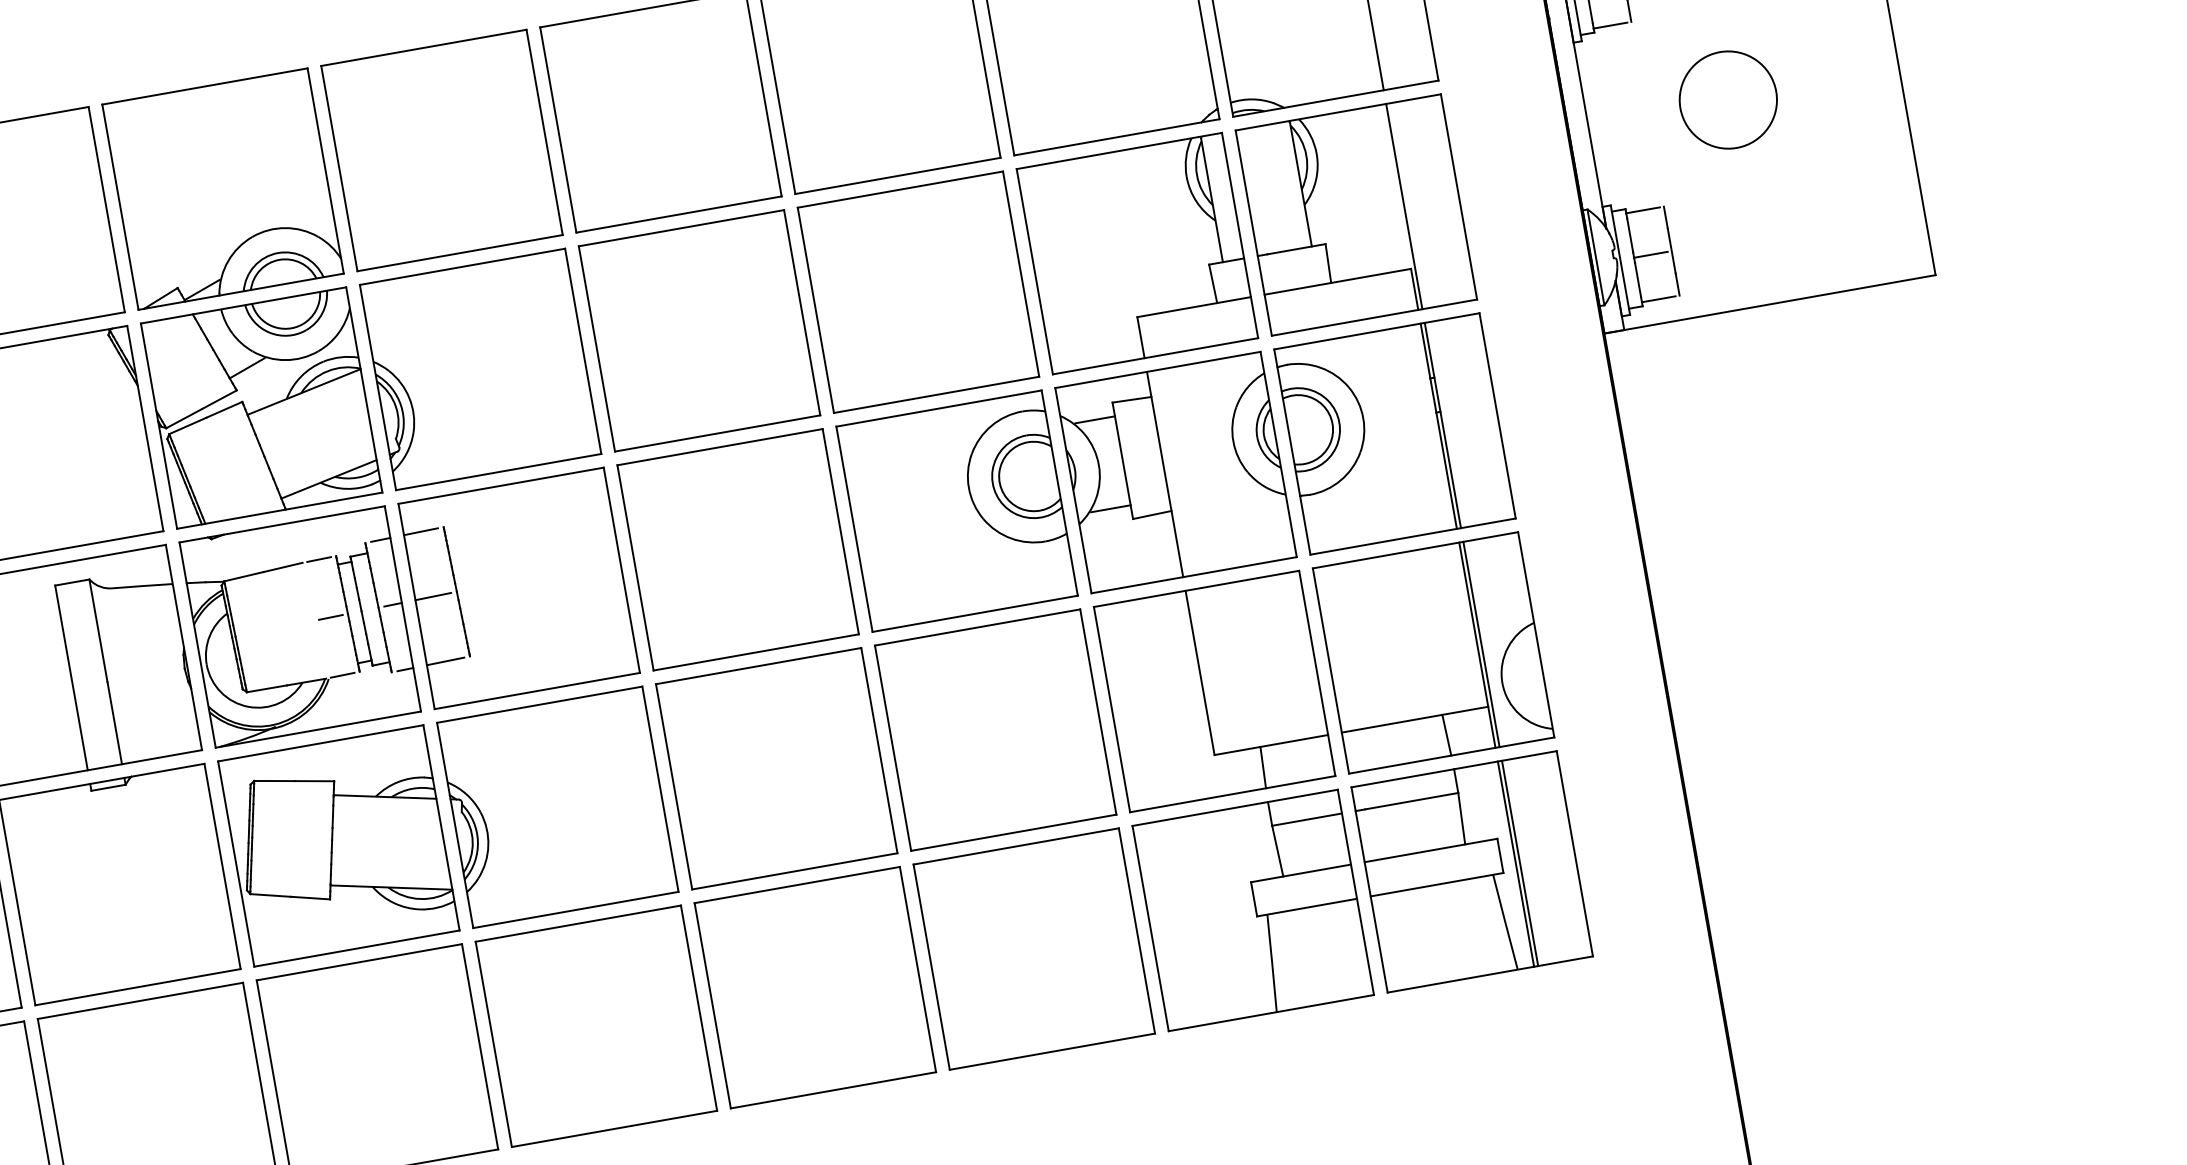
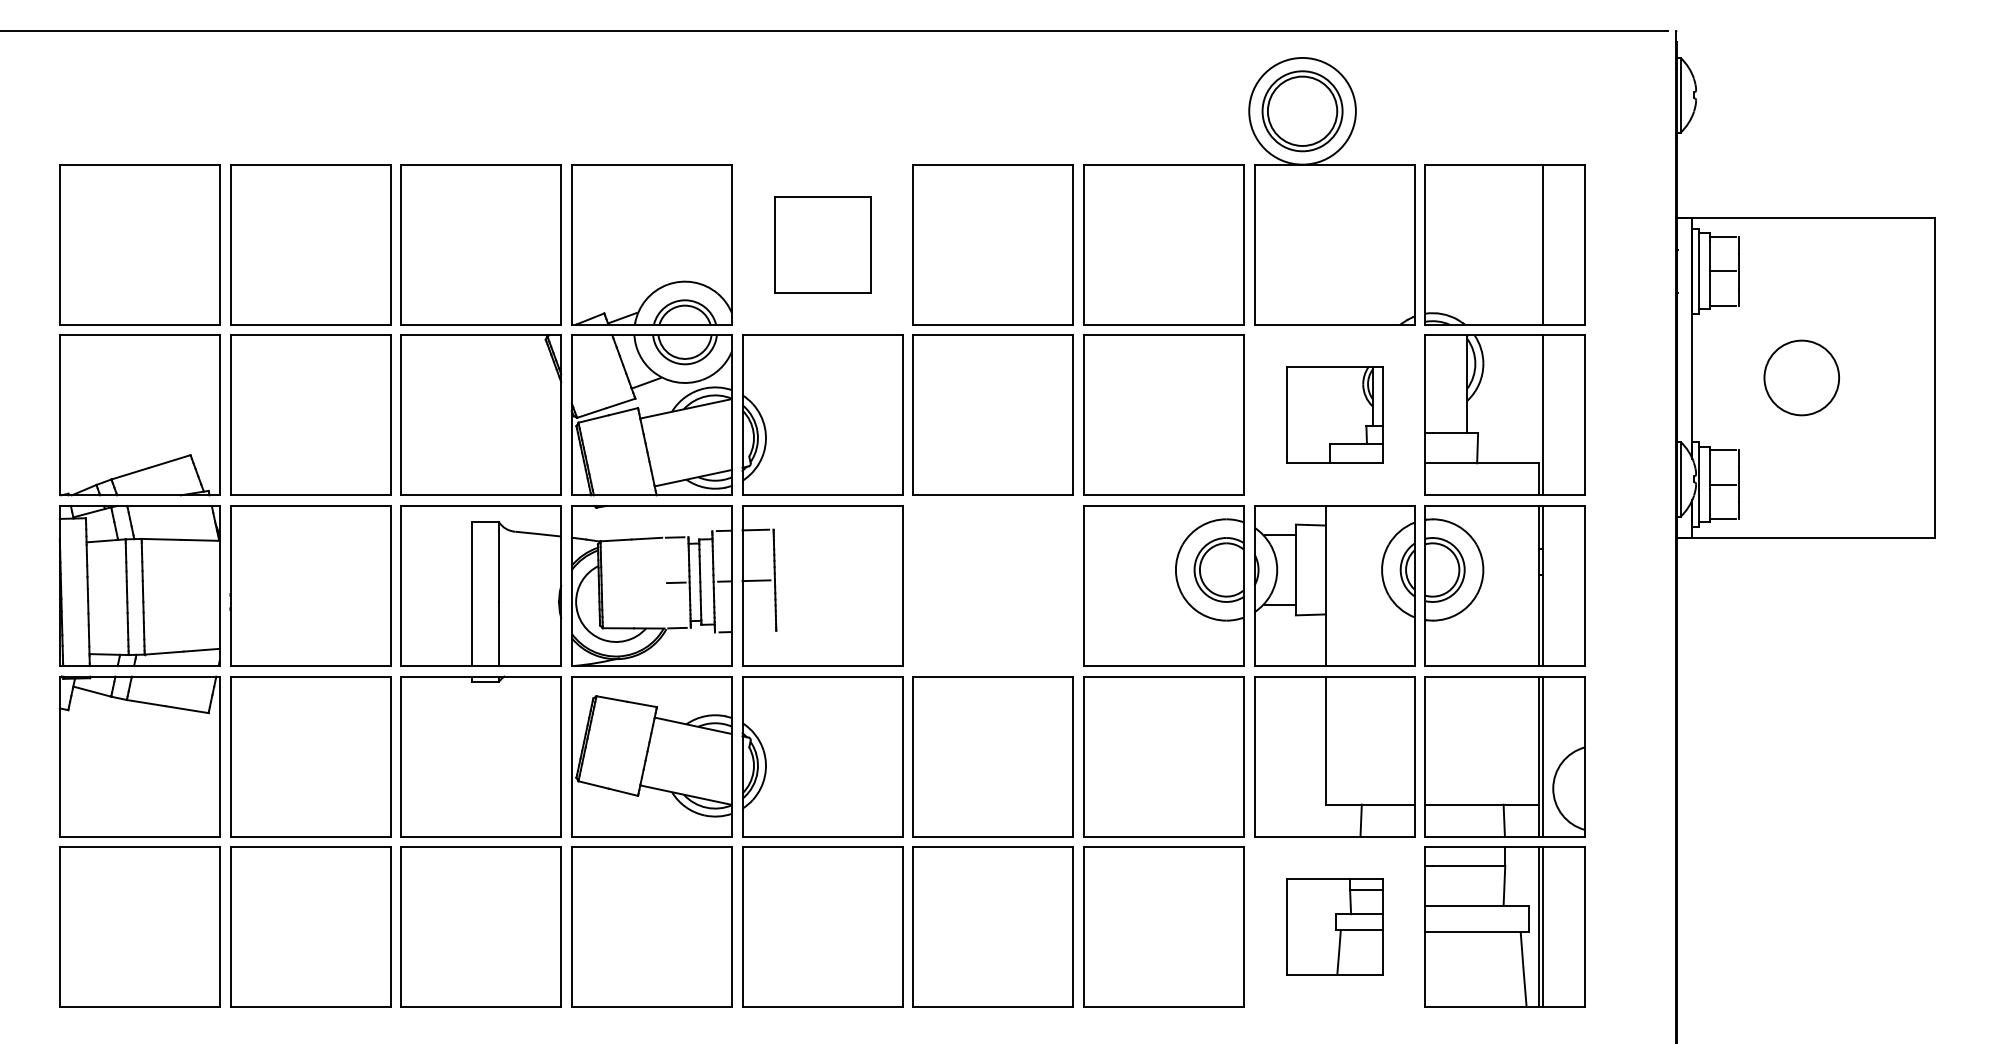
part: (441, 150) -> (822, 244), size x0.6
part: (1137, 252) -> (1334, 414), size x0.6
part: (737, 549) -> (992, 585), removed
line: (444, 661) -> (756, 631), removed
part: (1252, 909) -> (1334, 926), size x0.6

